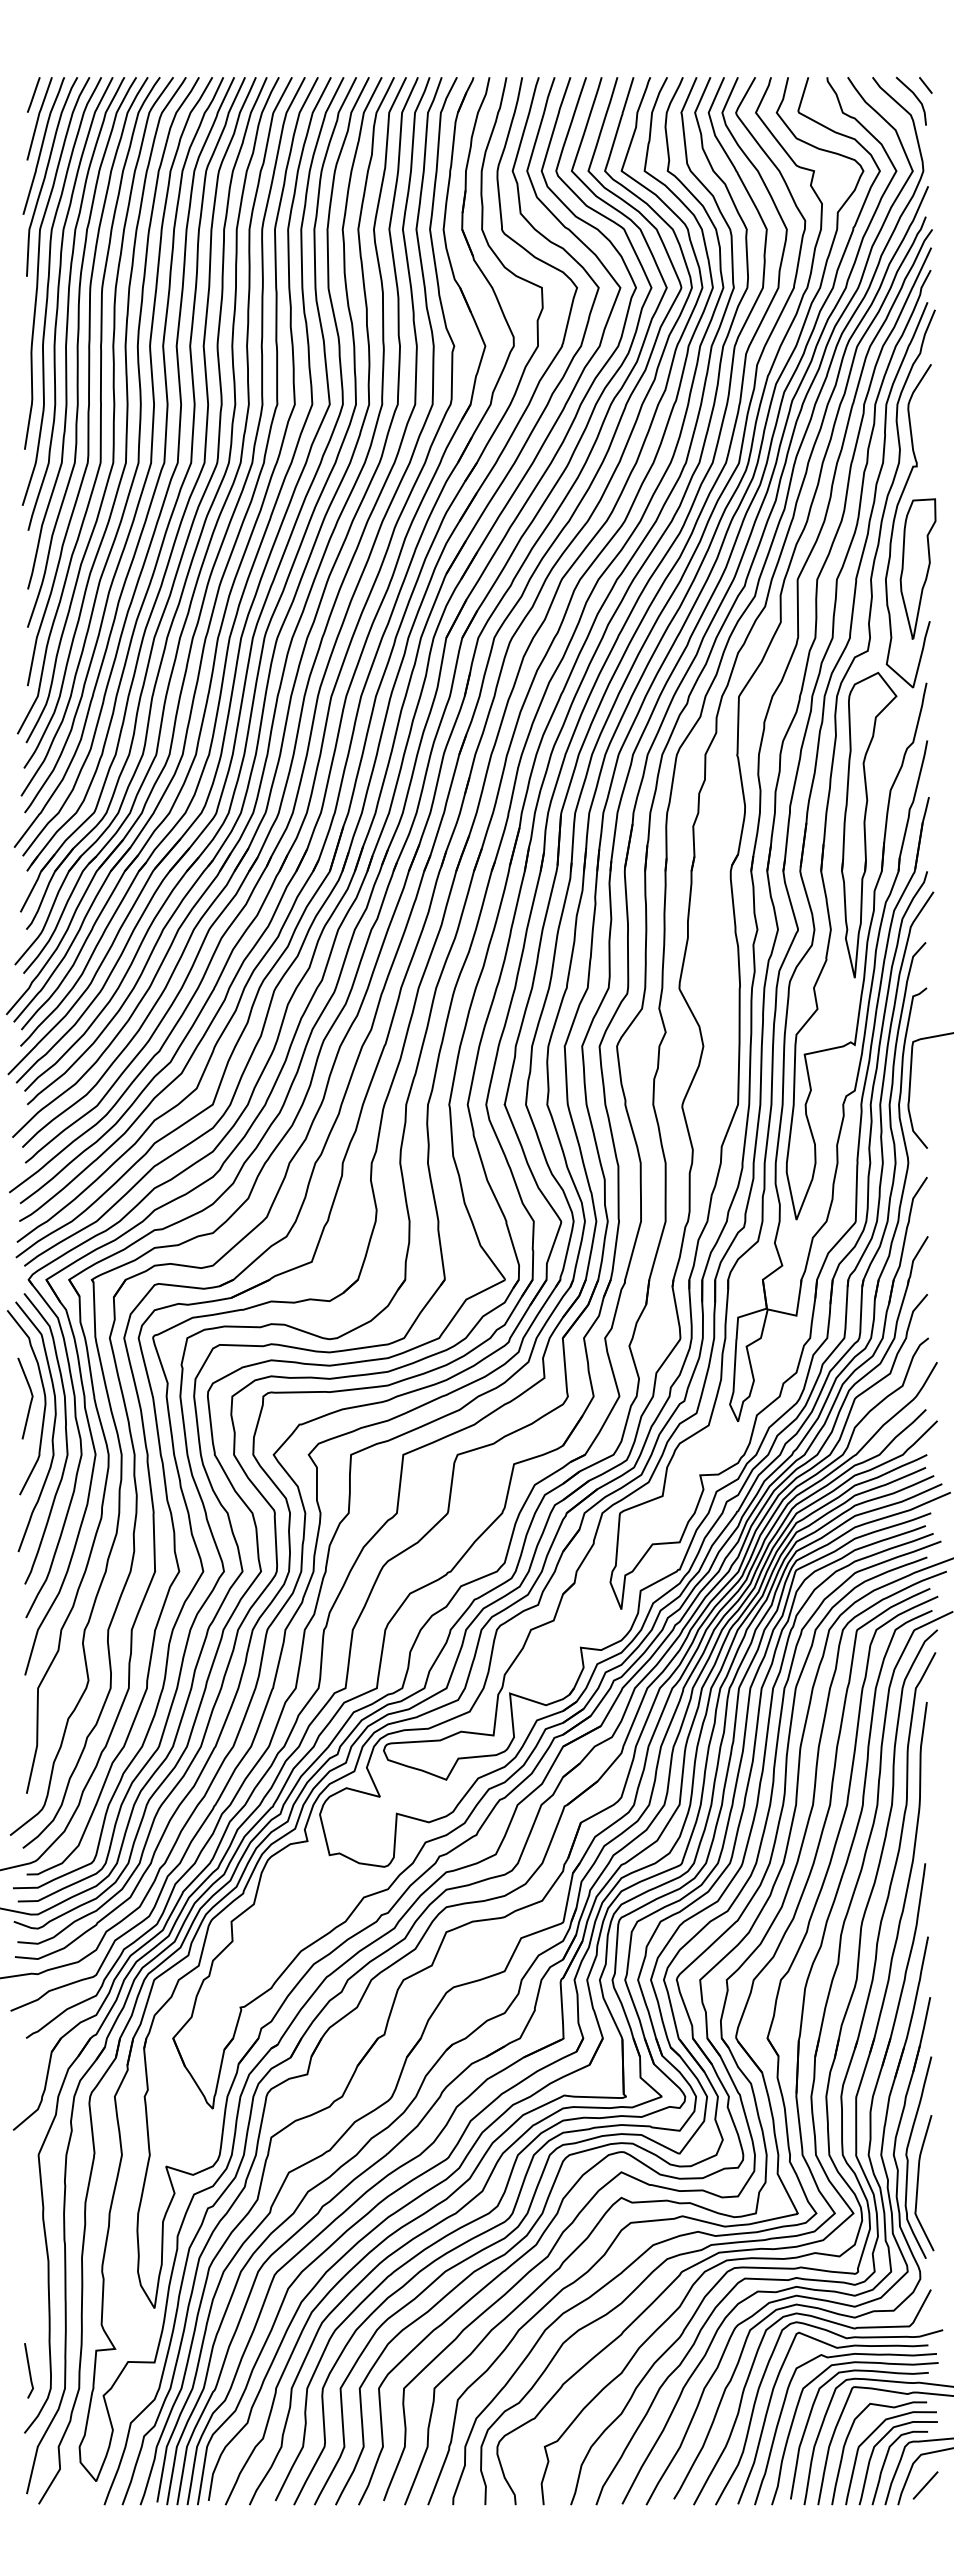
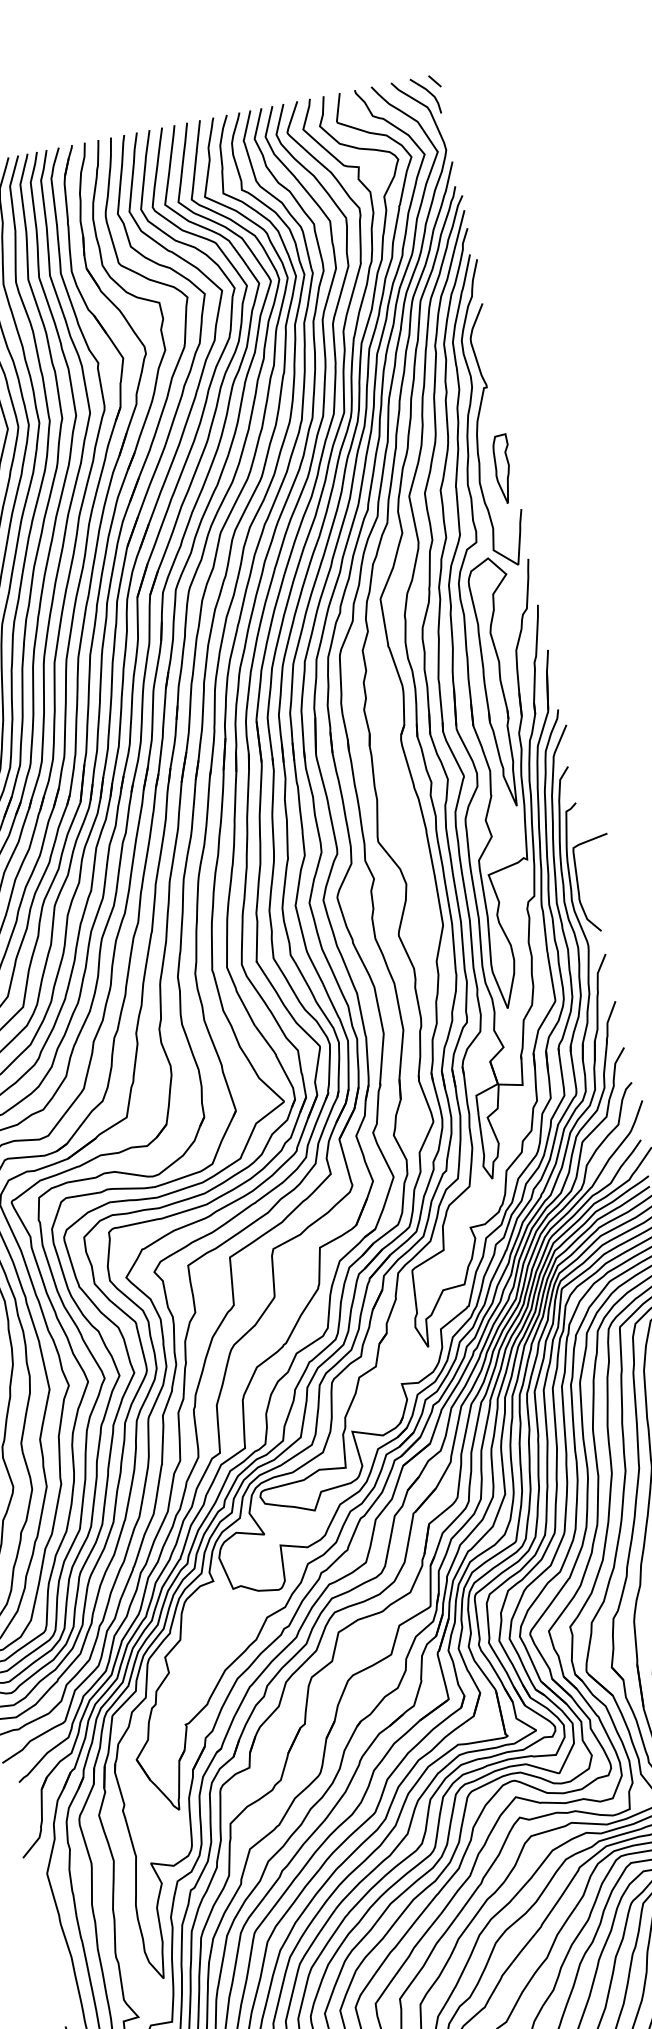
part: (917, 568) -> (503, 468), size x0.6

